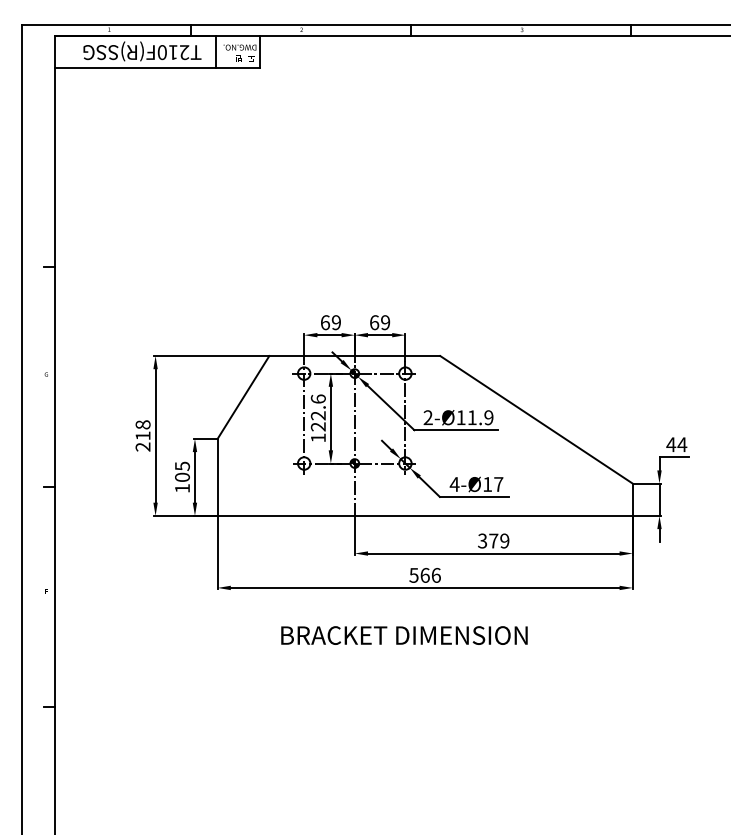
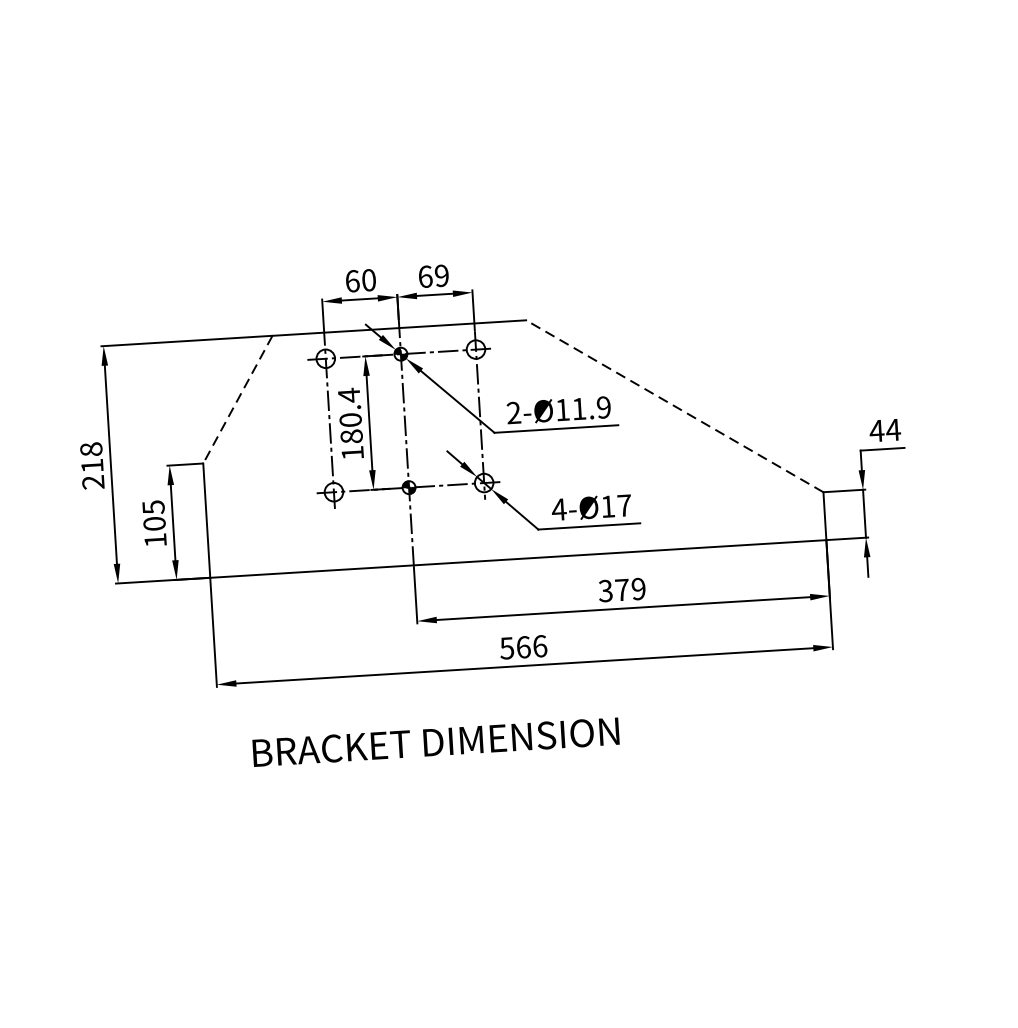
text: (335, 322) -> (367, 280), 69 -> 60
line: (243, 397) -> (237, 399), solid -> dashed
text: (317, 412) -> (349, 415), 122.6 -> 180.4
line: (536, 419) -> (674, 405), solid -> dashed
text: (404, 635) -> (436, 742), moved

